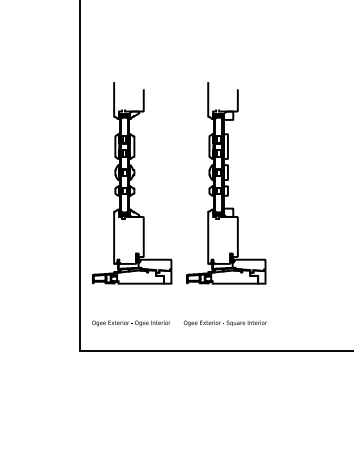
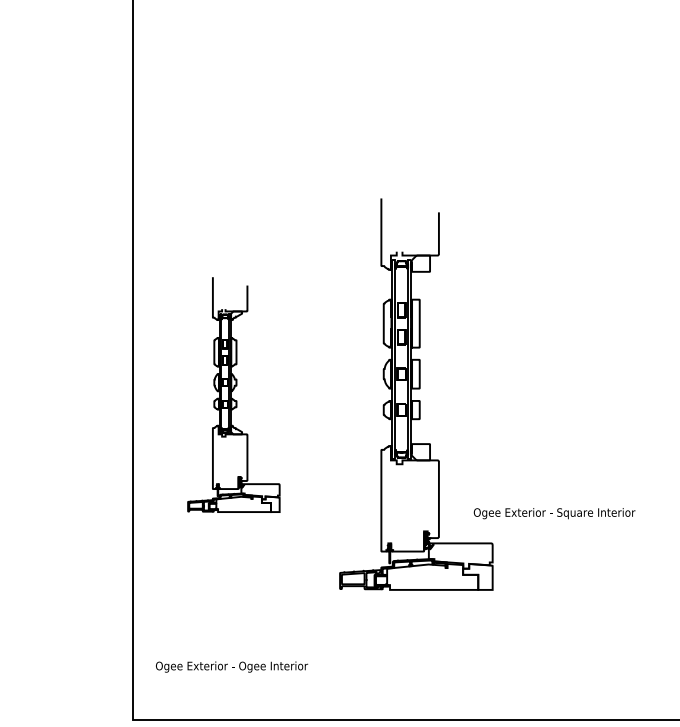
part: (132, 183) -> (234, 395), size x0.6
text: (224, 323) -> (552, 513), moved

